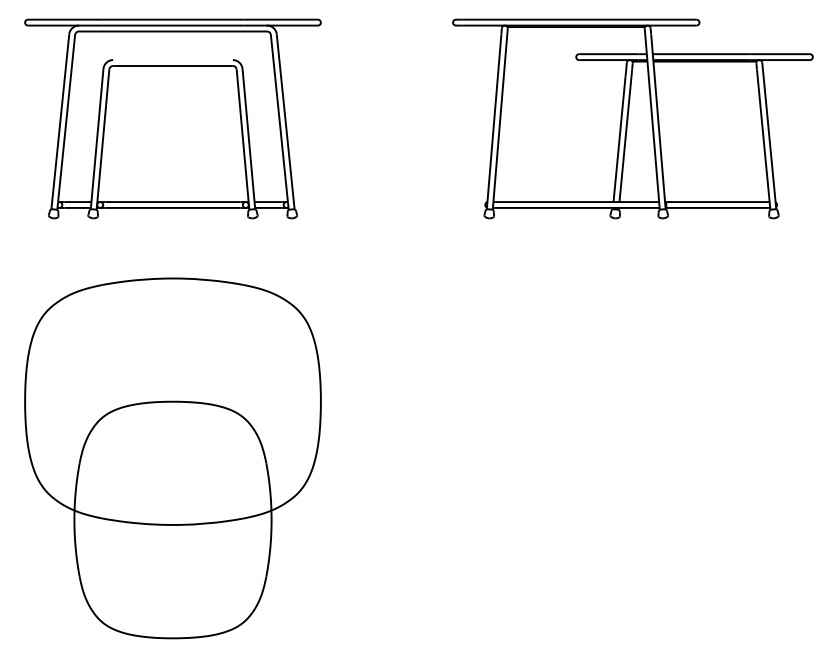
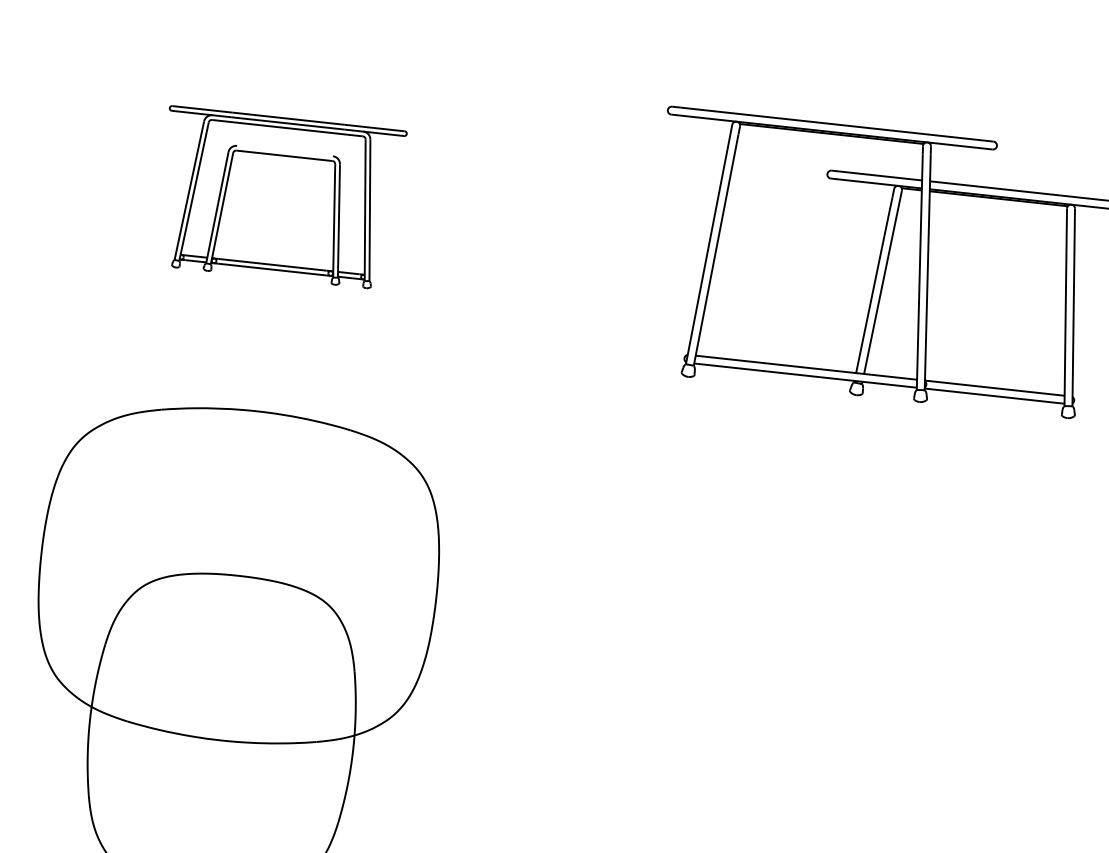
part: (172, 118) -> (279, 197), size x0.6

